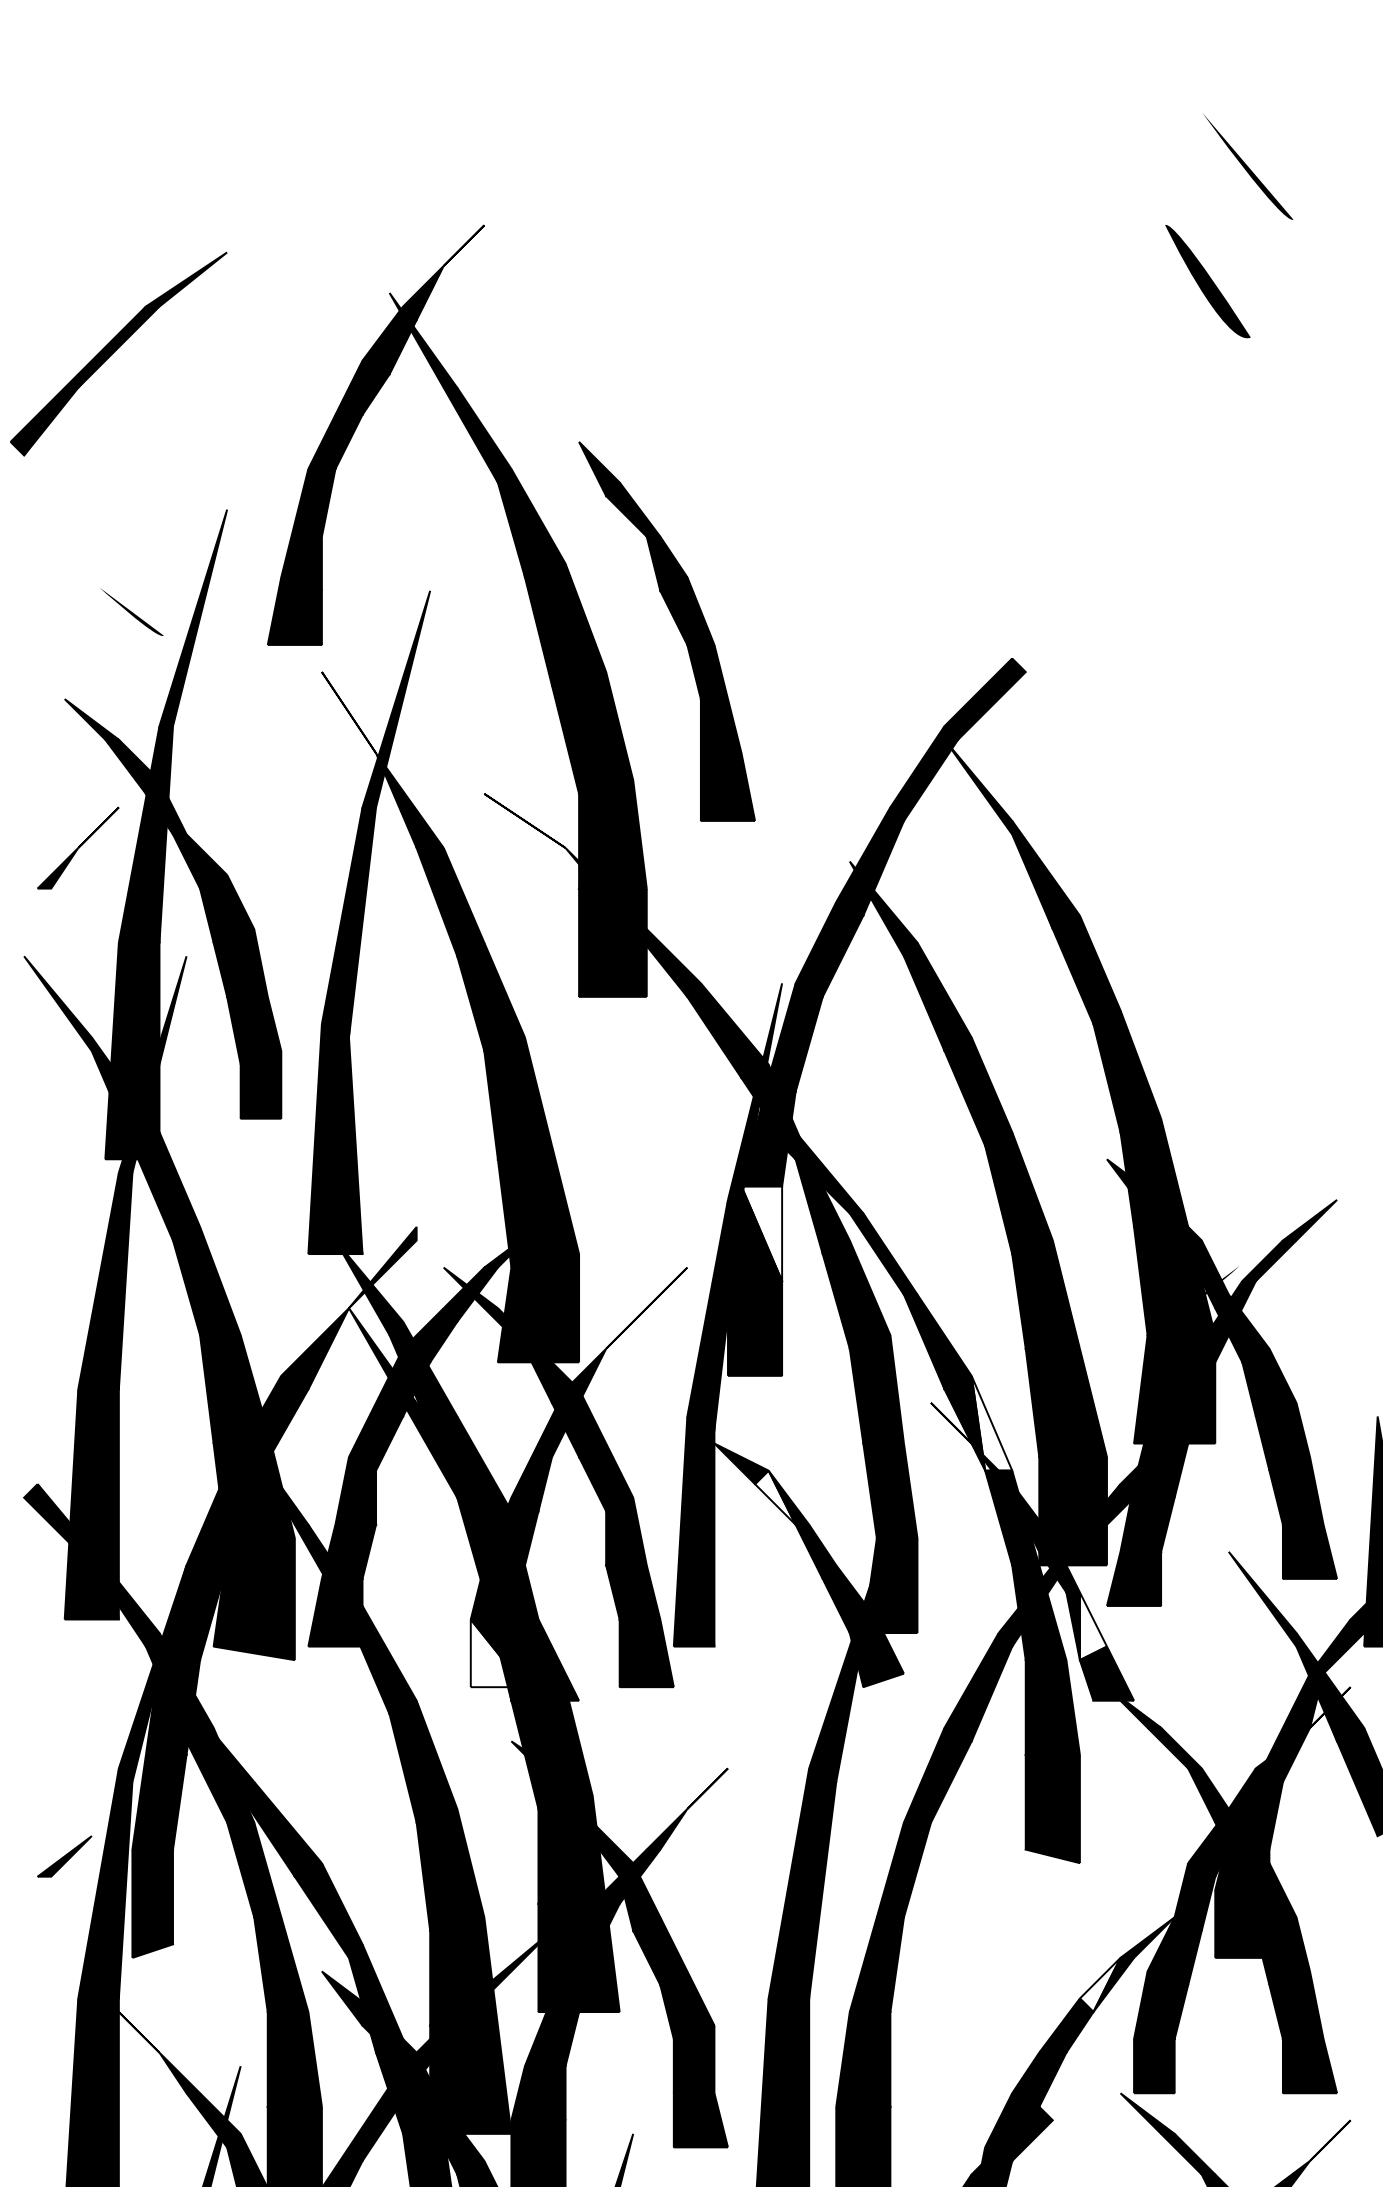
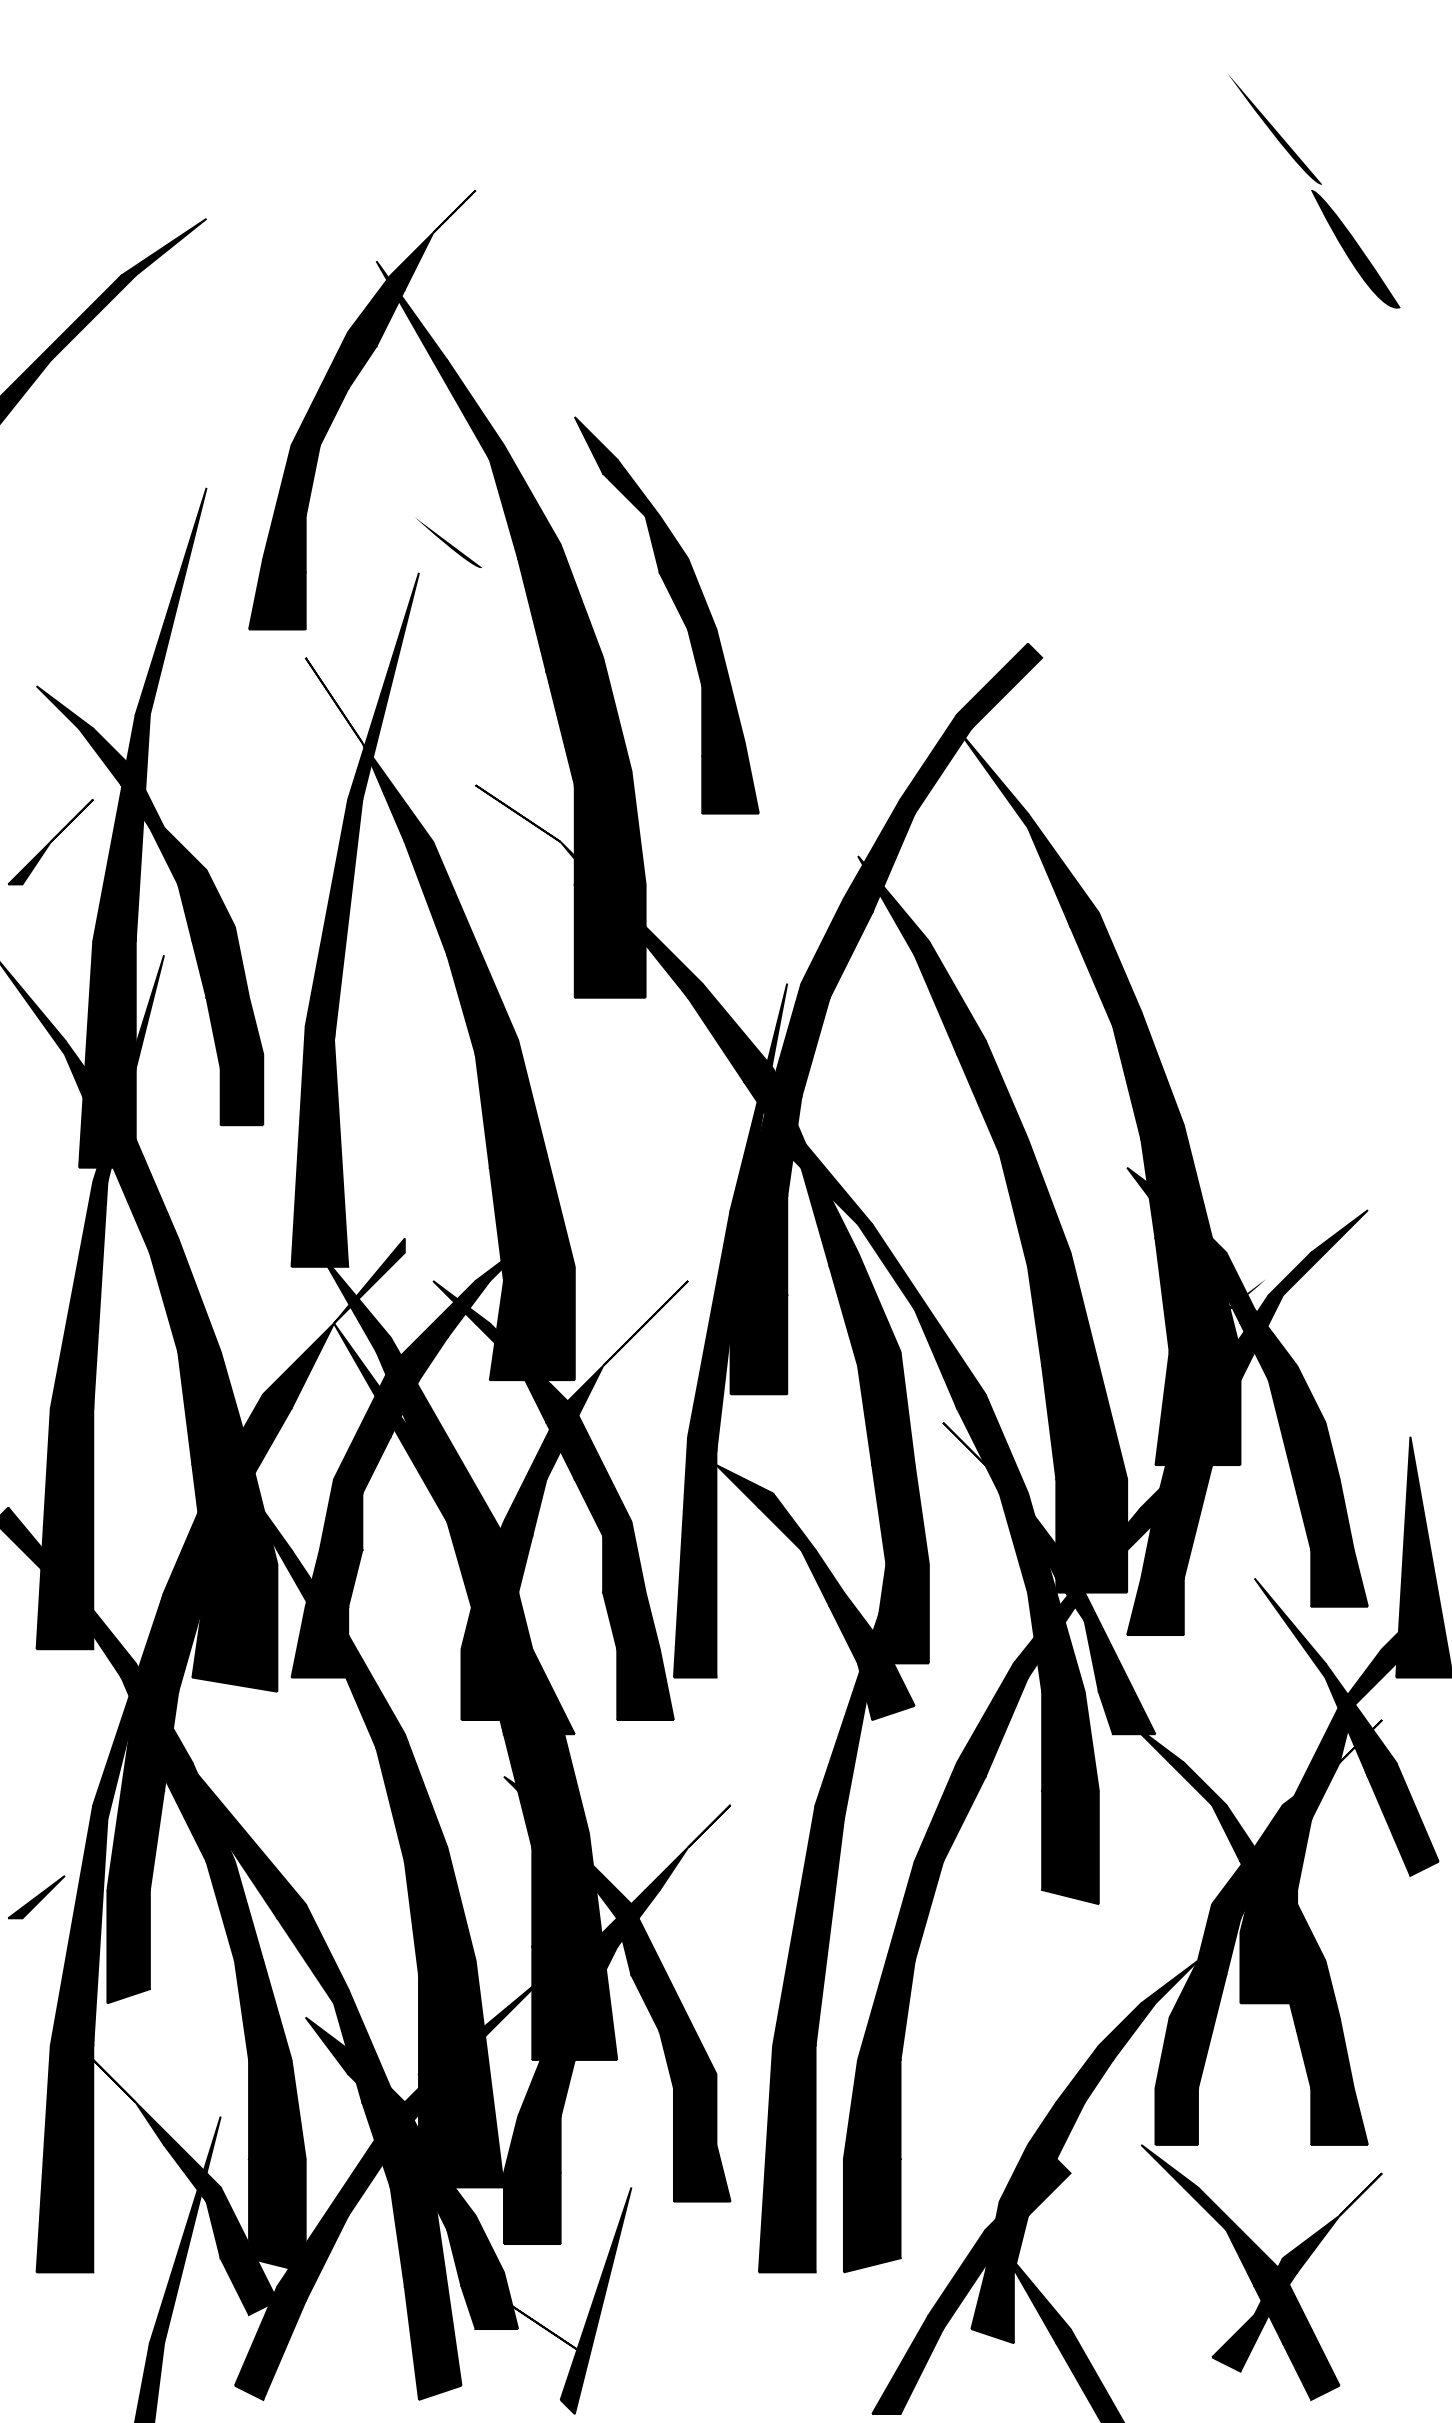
part: (1207, 281) -> (1355, 249), moved
part: (131, 611) -> (448, 542), moved
fill: (761, 1233) -> (765, 1245), added
fill: (991, 1422) -> (1006, 1443), added
fill: (774, 1497) -> (779, 1521), added
fill: (1092, 1625) -> (1112, 1655), added
fill: (497, 1653) -> (489, 1684), added
fill: (1099, 1984) -> (1119, 2031), added

